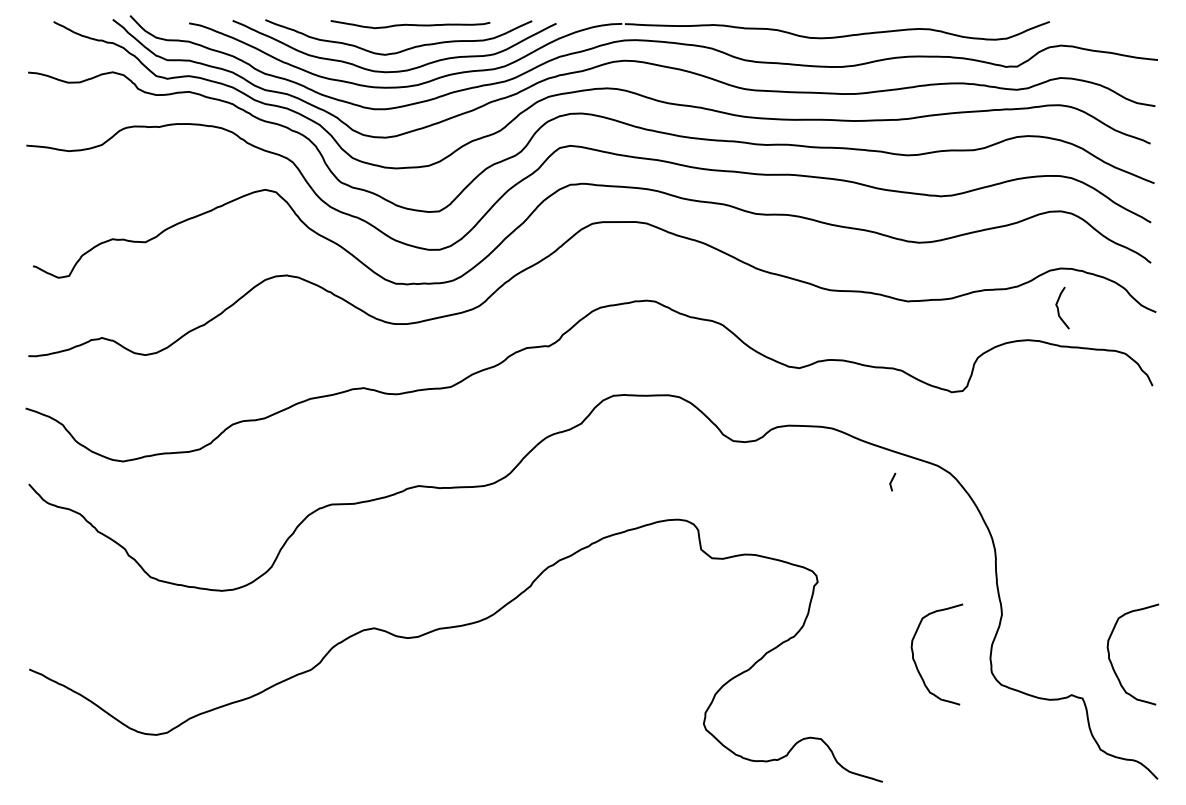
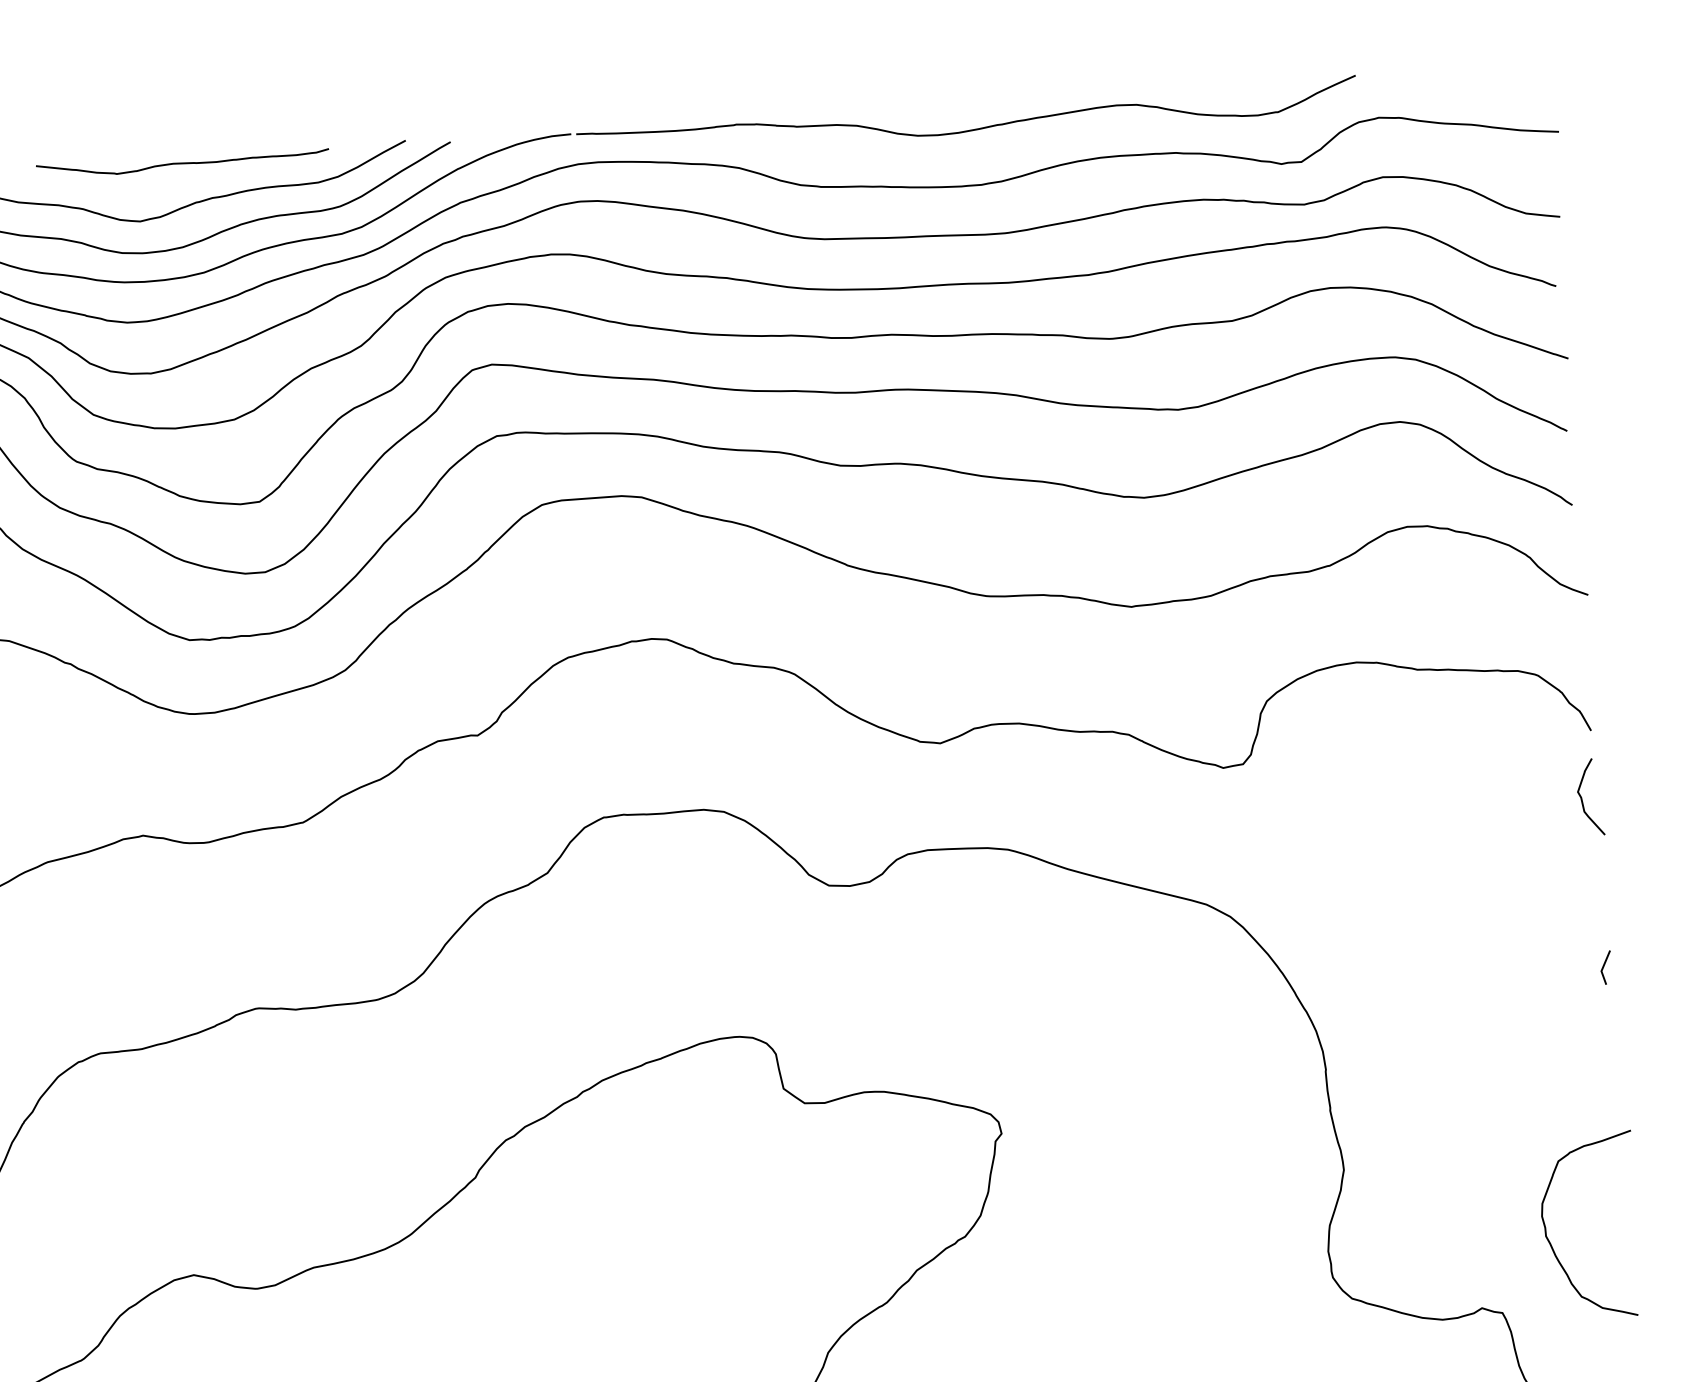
curve: (1058, 307) -> (1582, 796), moved
line: (892, 481) -> (1605, 966), moved
curve: (916, 663) -> (1193, 1270), removed

